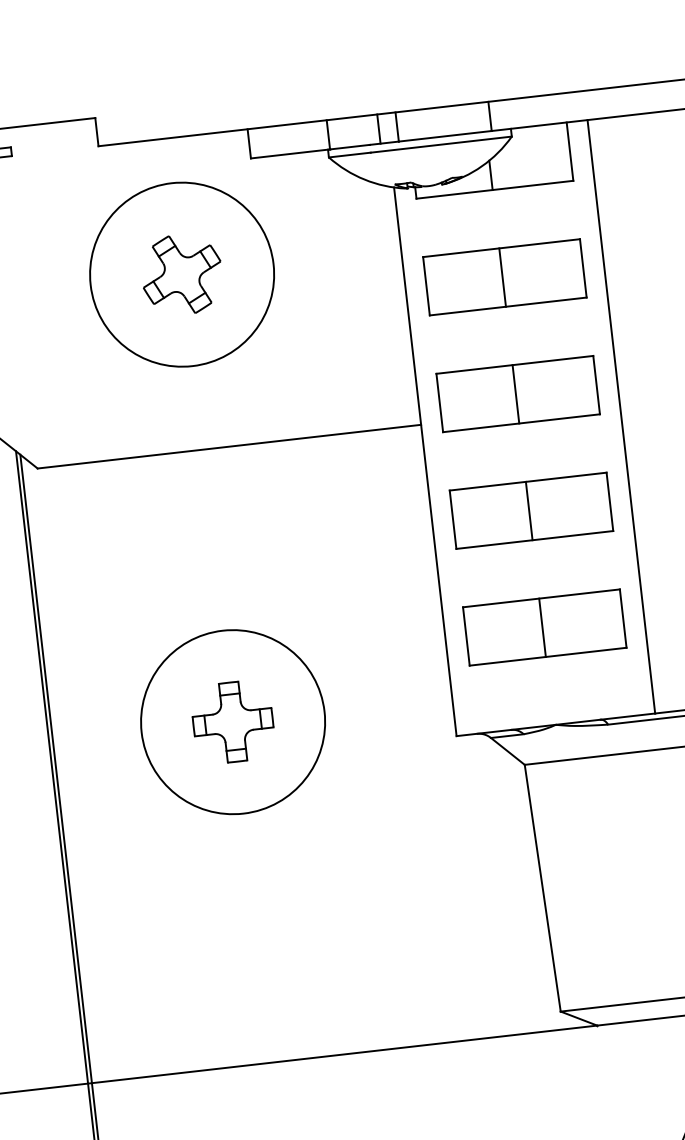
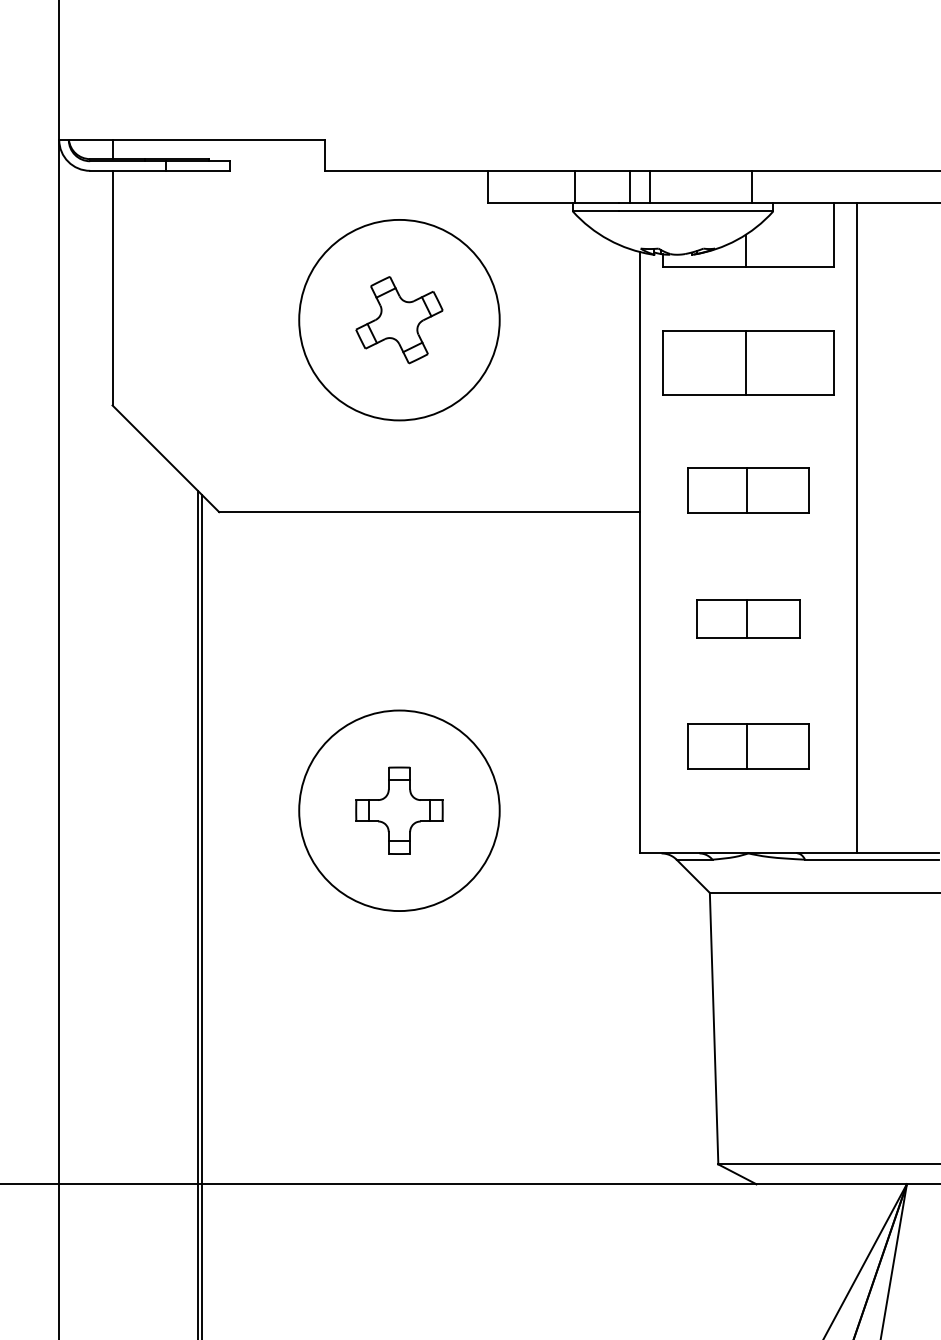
part: (518, 393) -> (748, 490), size x0.7
part: (531, 510) -> (748, 618), size x0.6
part: (544, 627) -> (748, 746), size x0.7

